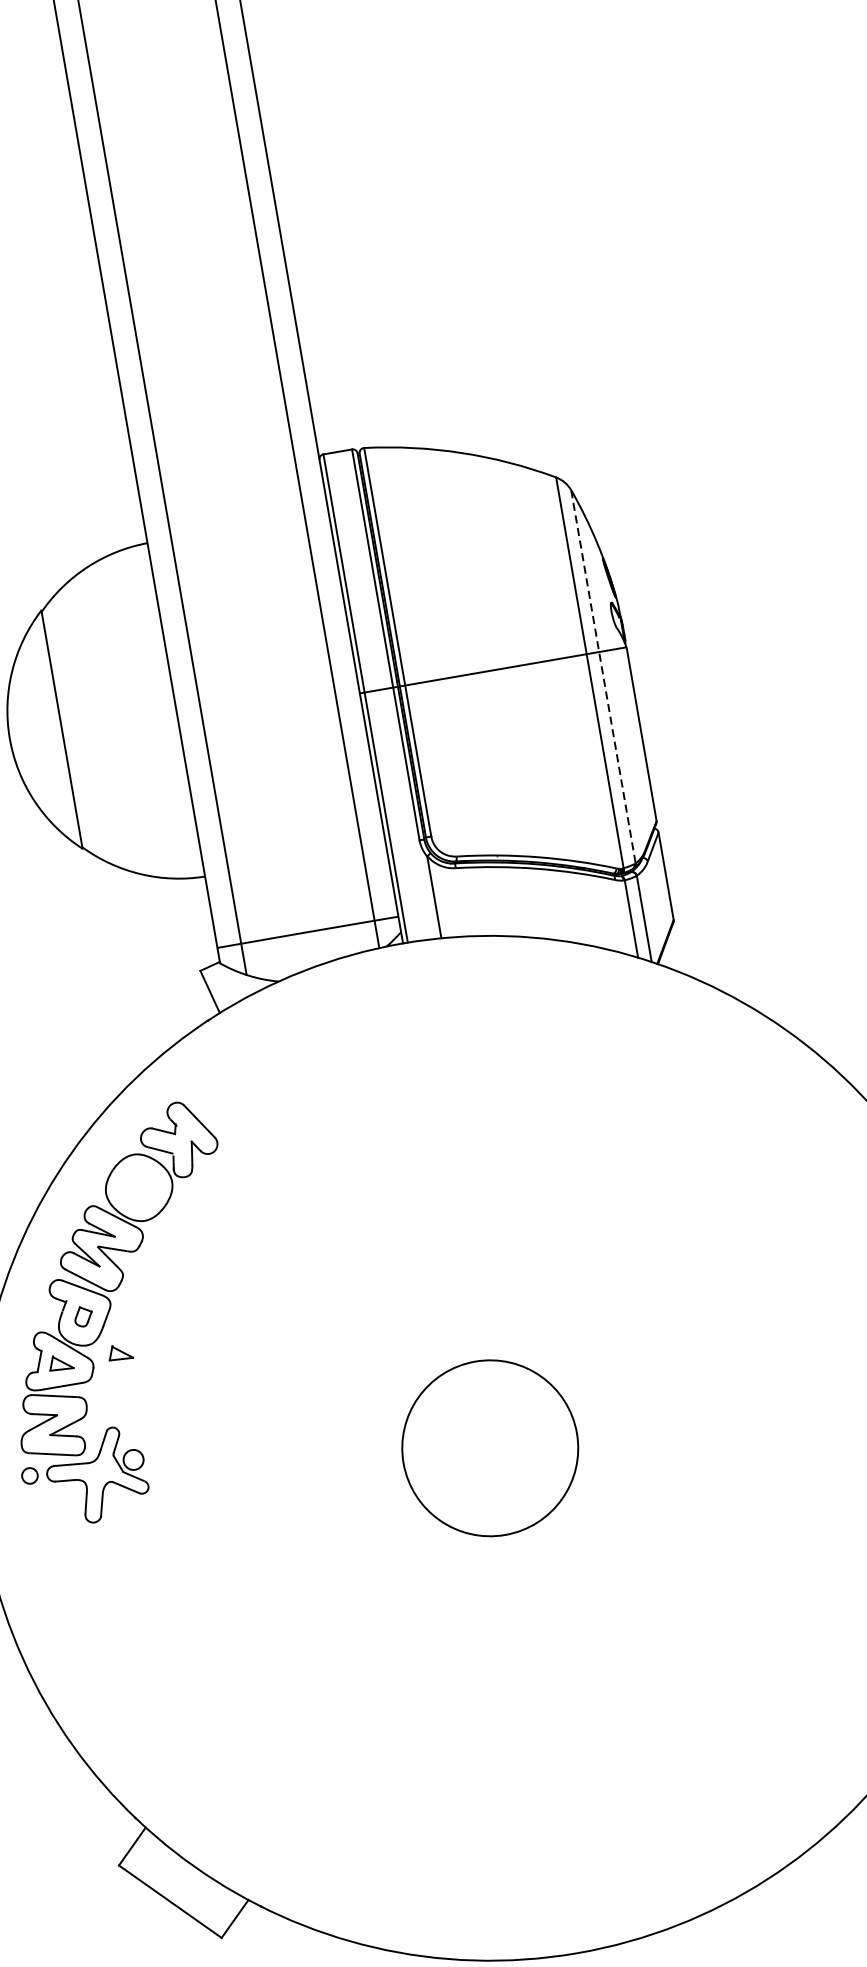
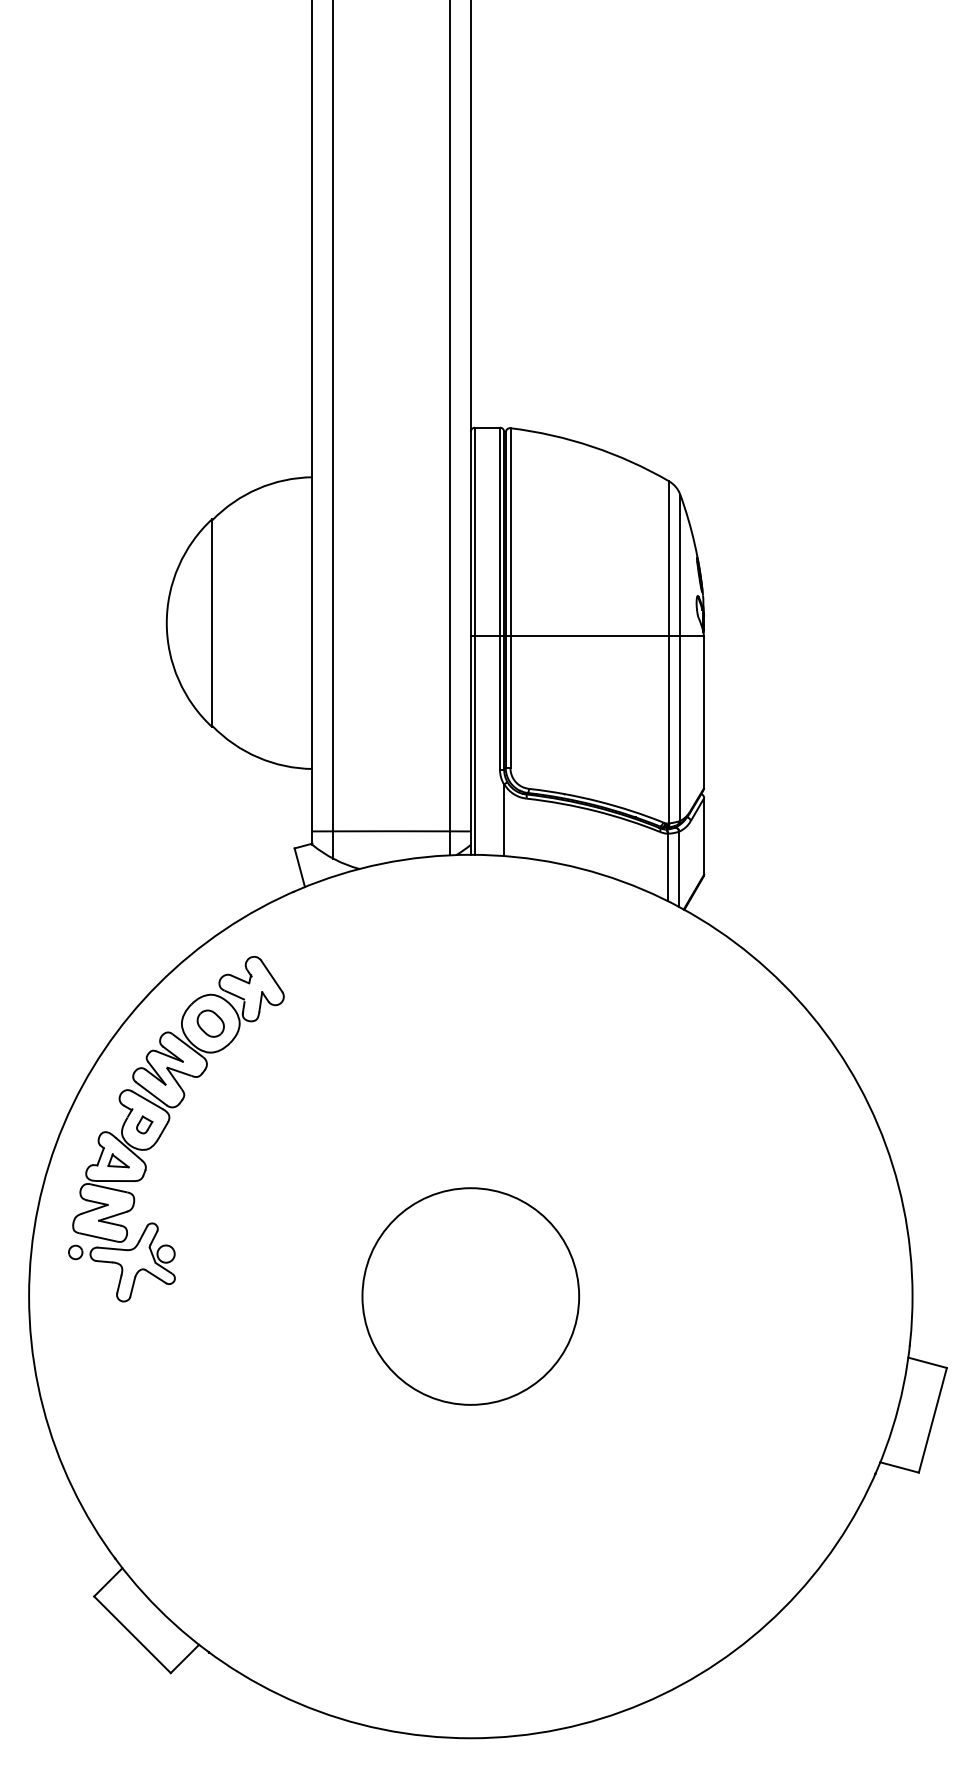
line: (603, 677) -> (680, 658), dashed -> solid
part: (138, 1187) -> (210, 1023), added
part: (120, 1352) -> (170, 1160), removed
circle: (489, 1448) -> (470, 1296), size x1.43

